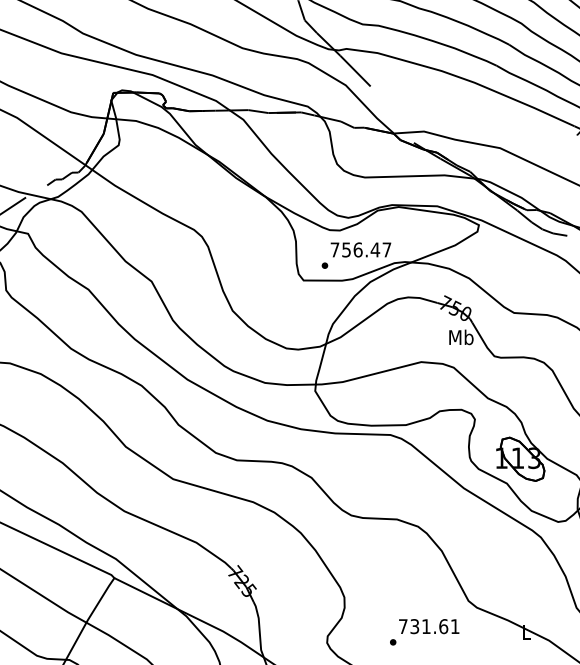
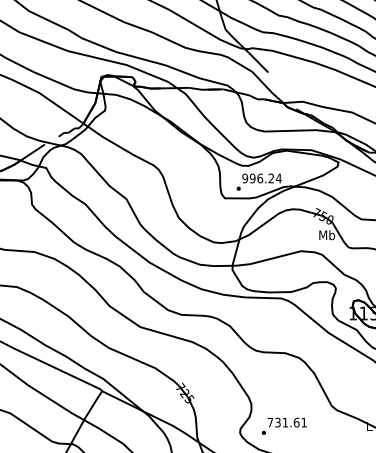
text: (360, 249) -> (261, 178), 756.47 -> 996.24
text: (424, 631) -> (284, 425), moved

